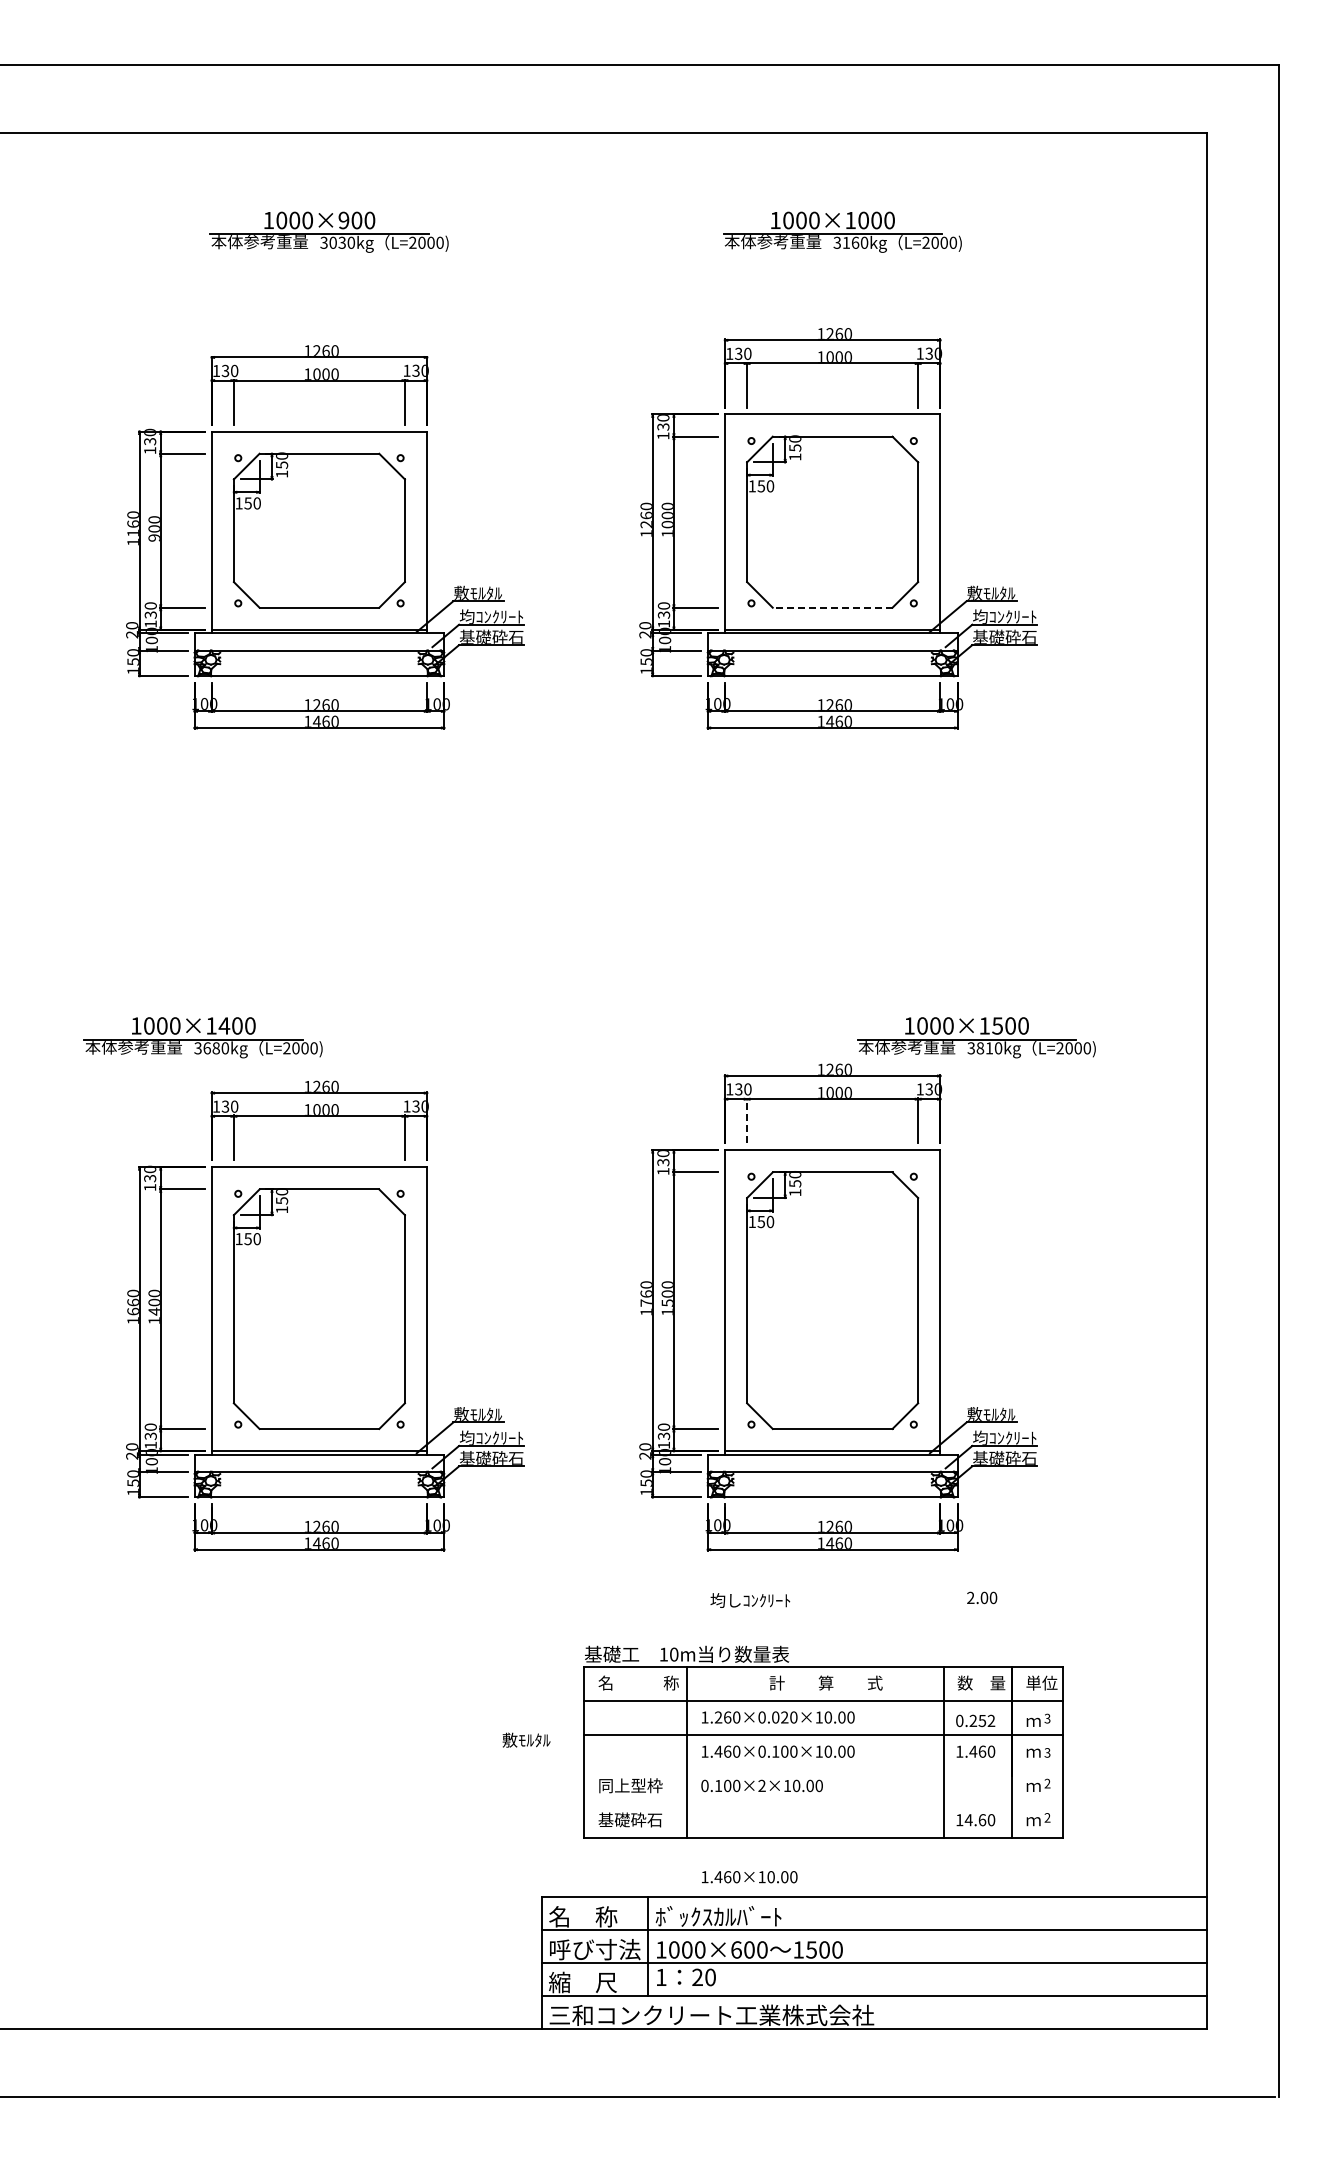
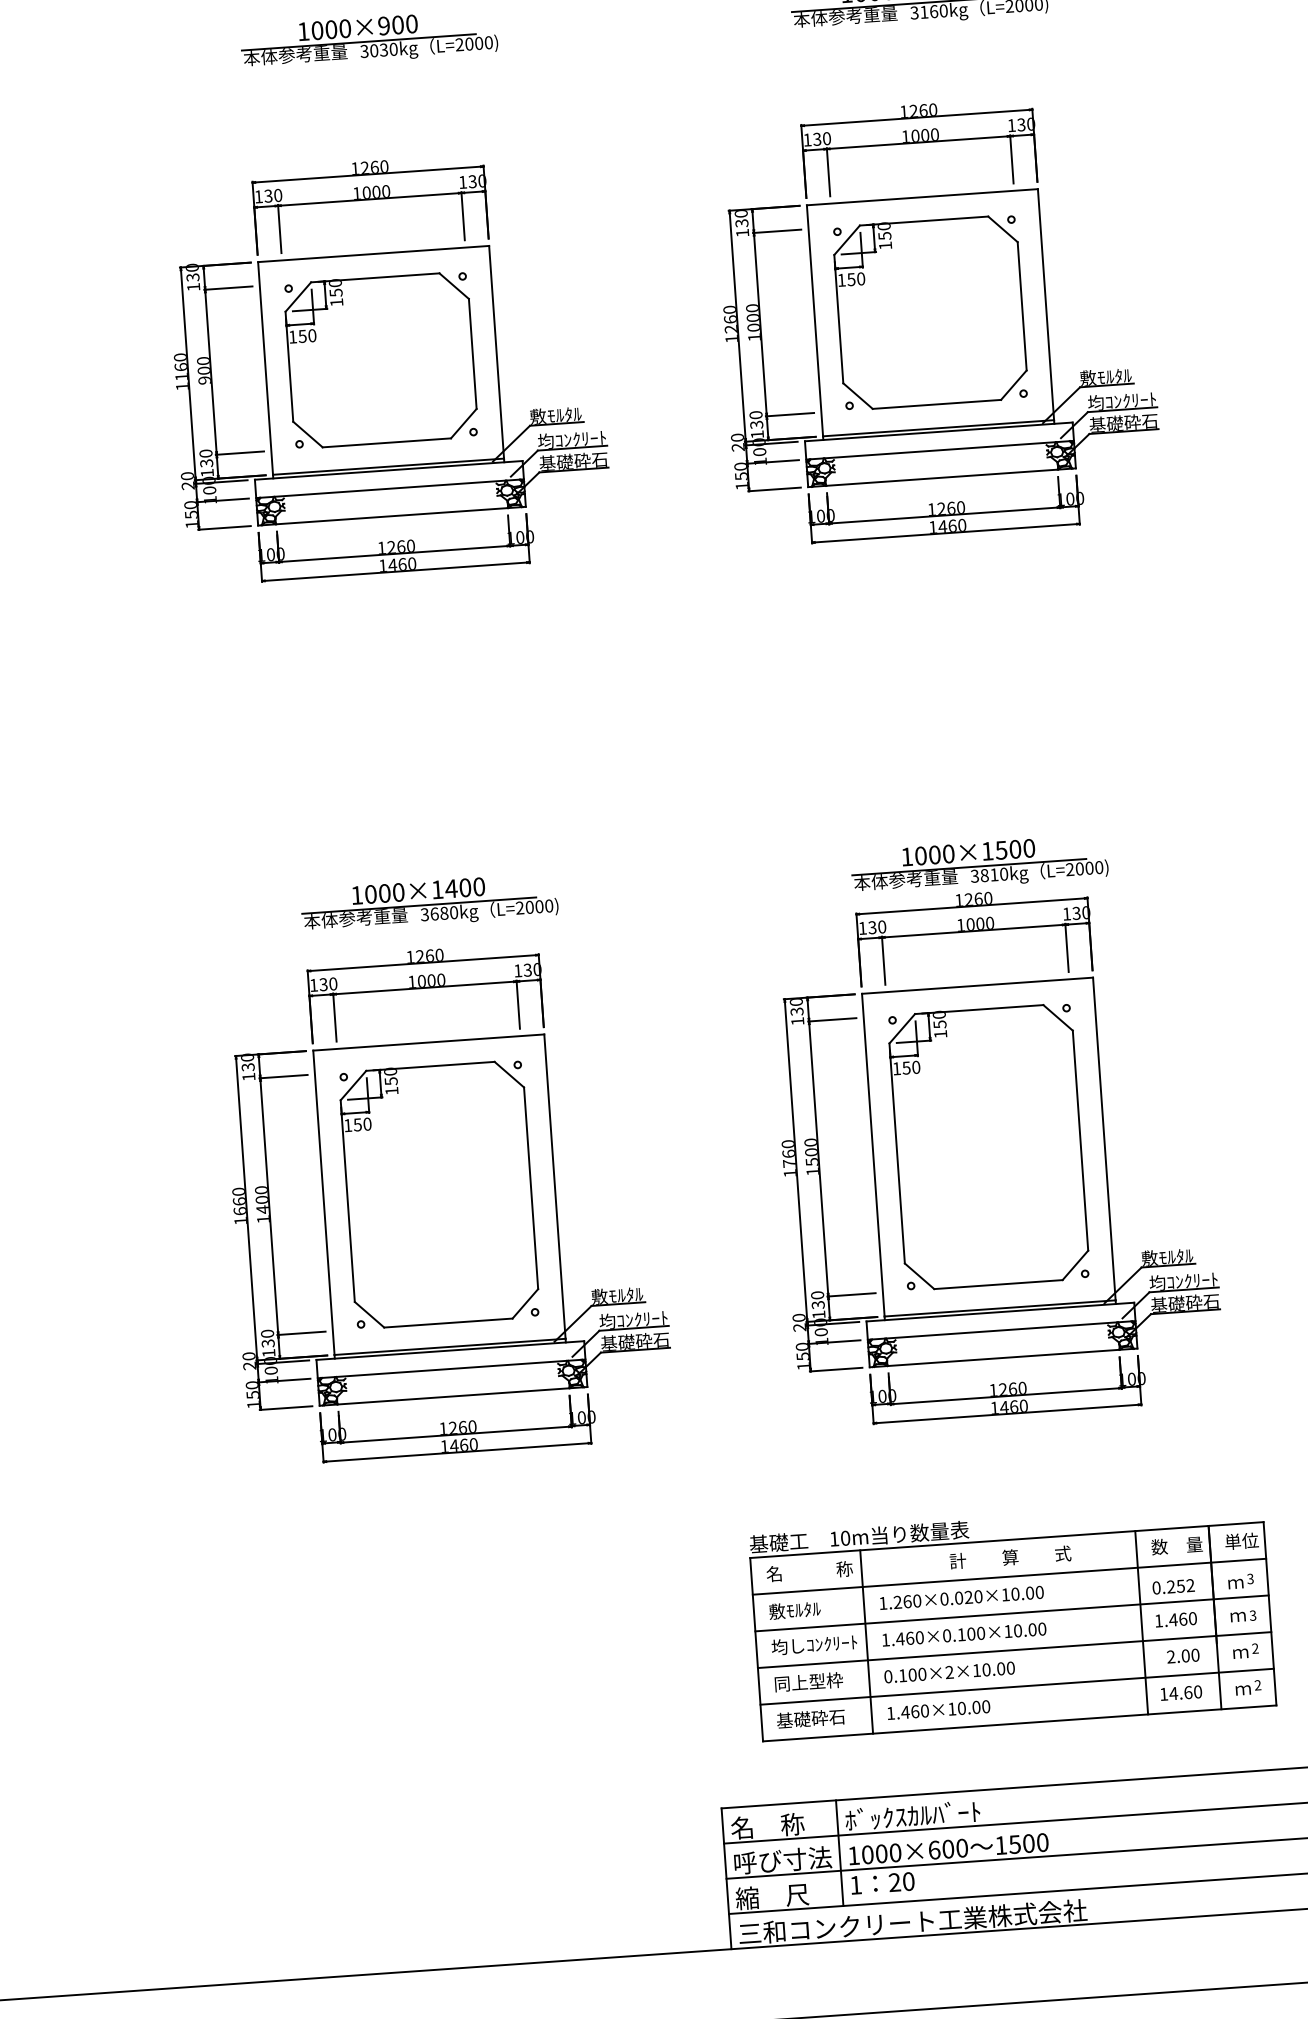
line: (832, 607) -> (936, 404), dashed -> solid
part: (202, 1037) -> (428, 902), moved
part: (976, 1037) -> (979, 864), moved
line: (747, 1120) -> (884, 960), dashed -> solid
text: (982, 1597) -> (1183, 1655), moved
text: (750, 1600) -> (814, 1644), moved
text: (526, 1739) -> (794, 1609), moved
line: (823, 1769) -> (1014, 1650), added
line: (823, 1803) -> (1016, 1686), added
text: (749, 1877) -> (938, 1710), moved

